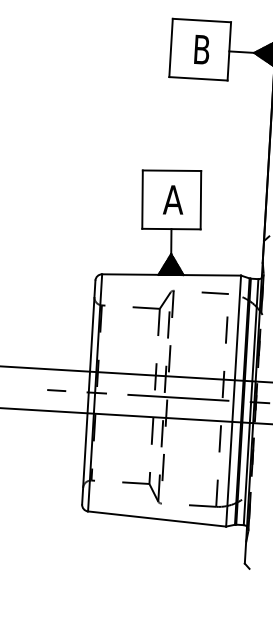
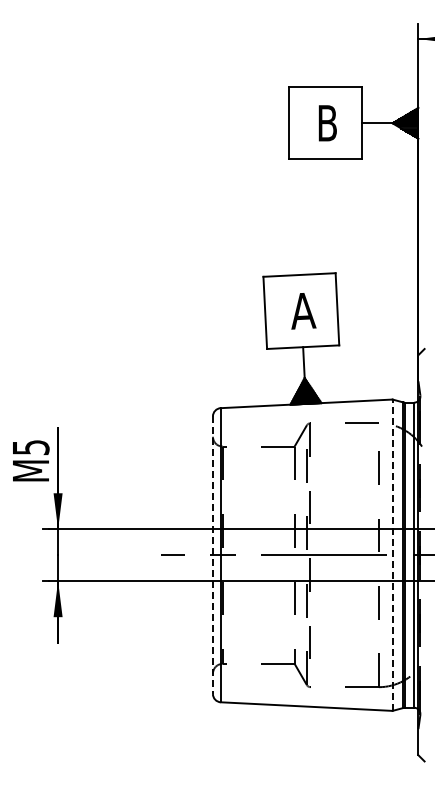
line: (88, 392) -> (212, 555), solid -> dashed
line: (233, 401) -> (392, 555), solid -> dashed

